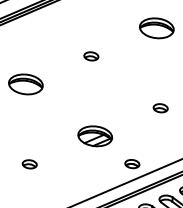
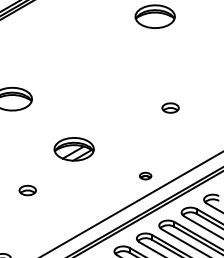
part: (91, 55) -> (83, 57), removed
part: (94, 136) -> (73, 149), moved
part: (132, 163) -> (145, 175), size x0.7

